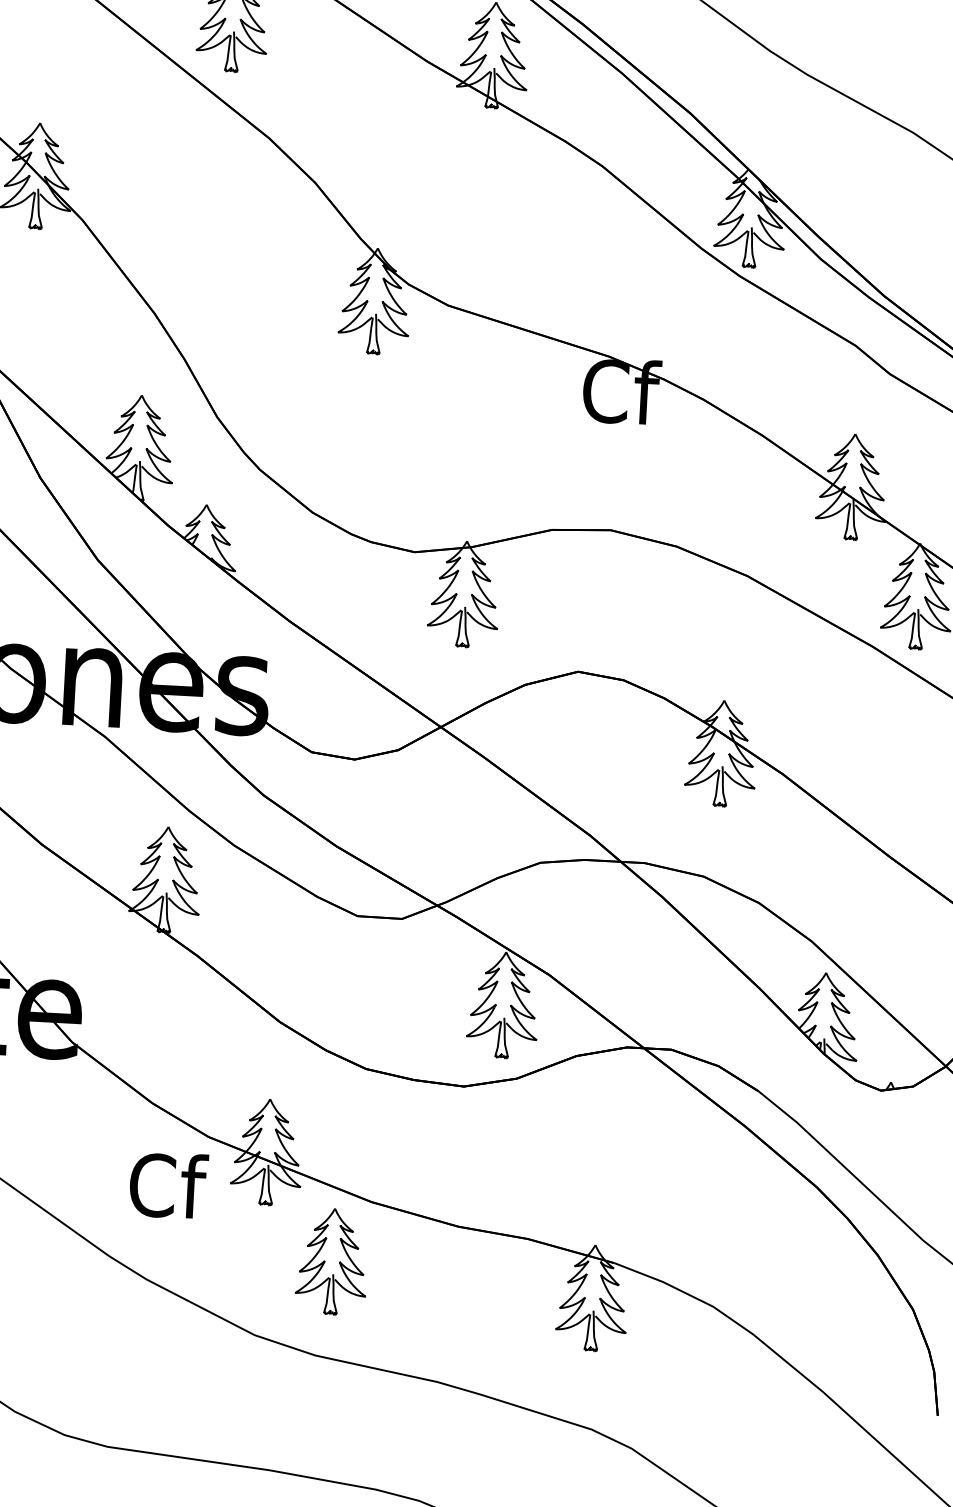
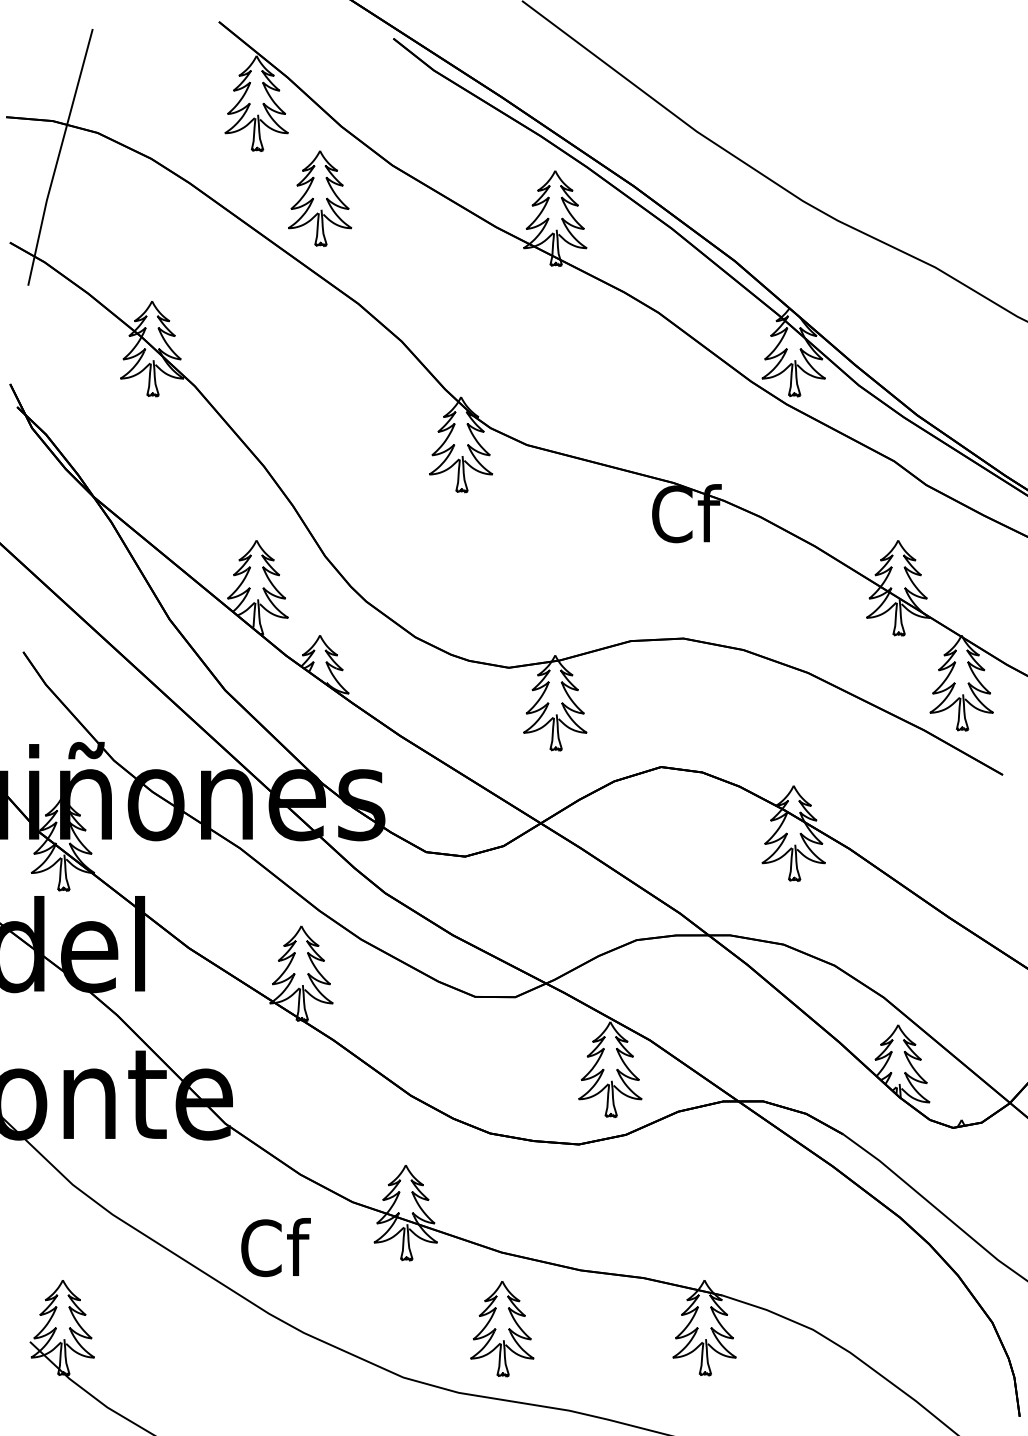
text: (168, 1185) -> (275, 1247), moved
part: (332, 1262) -> (502, 1329), moved

